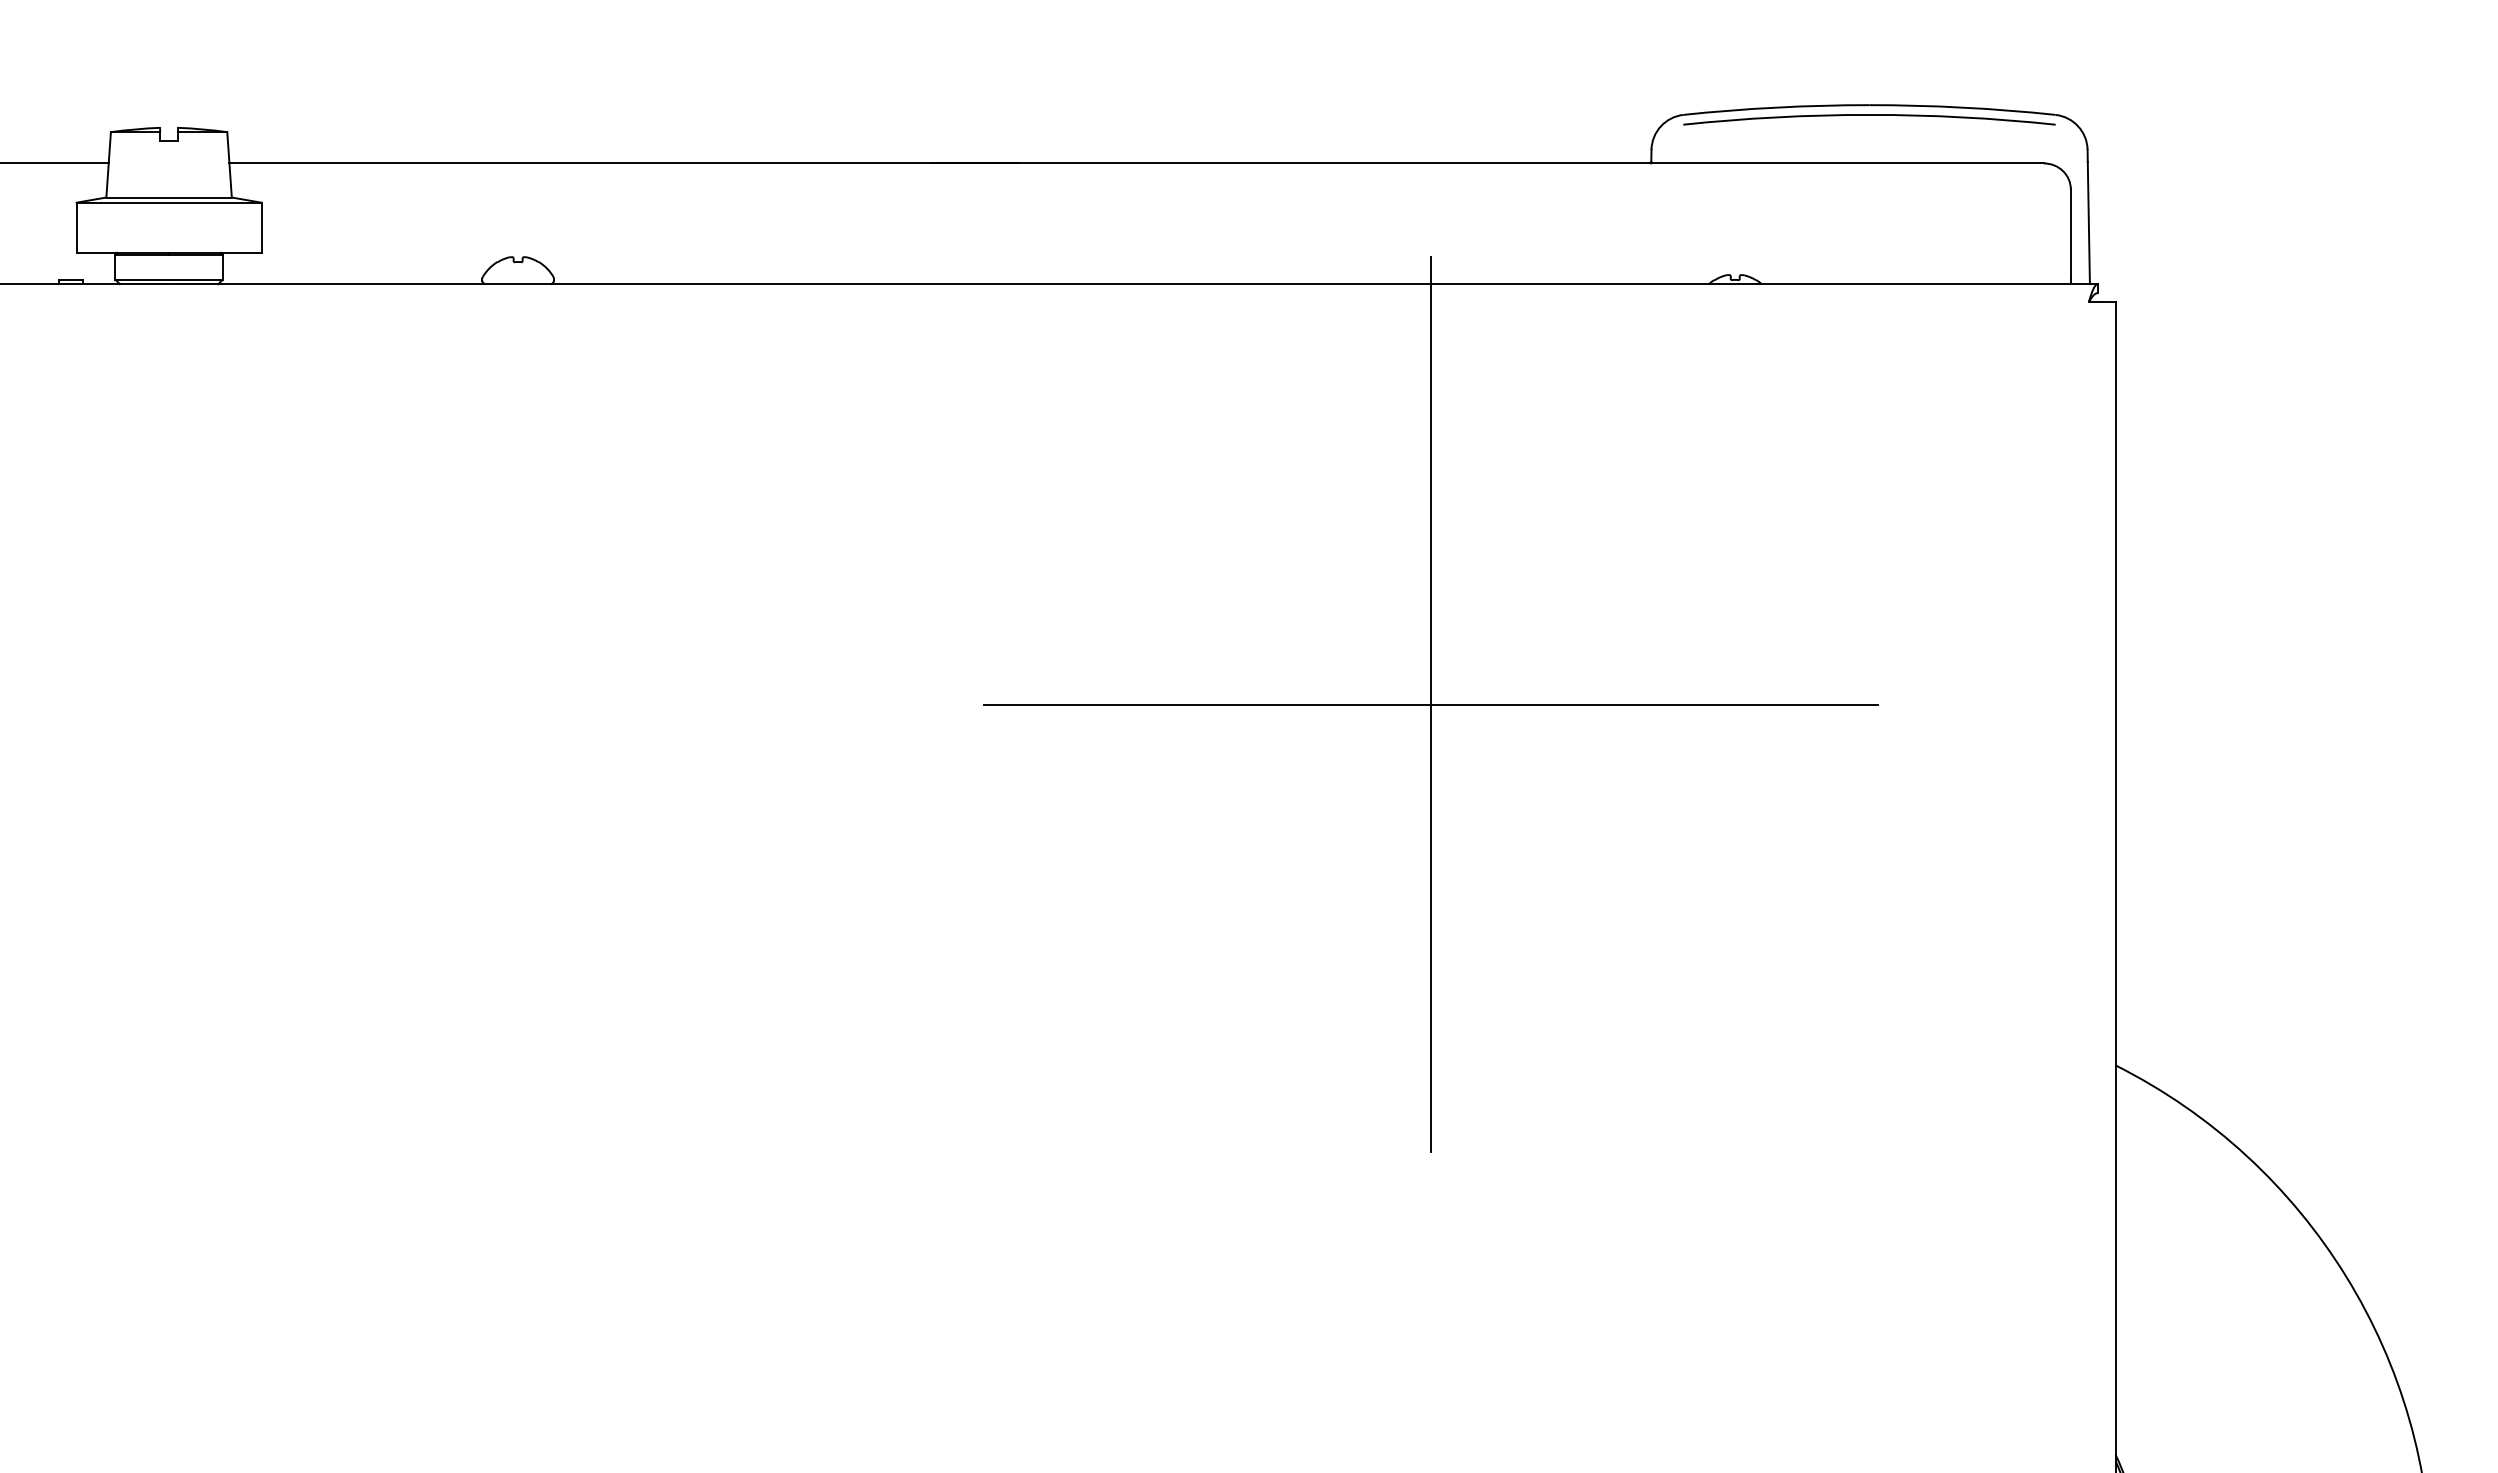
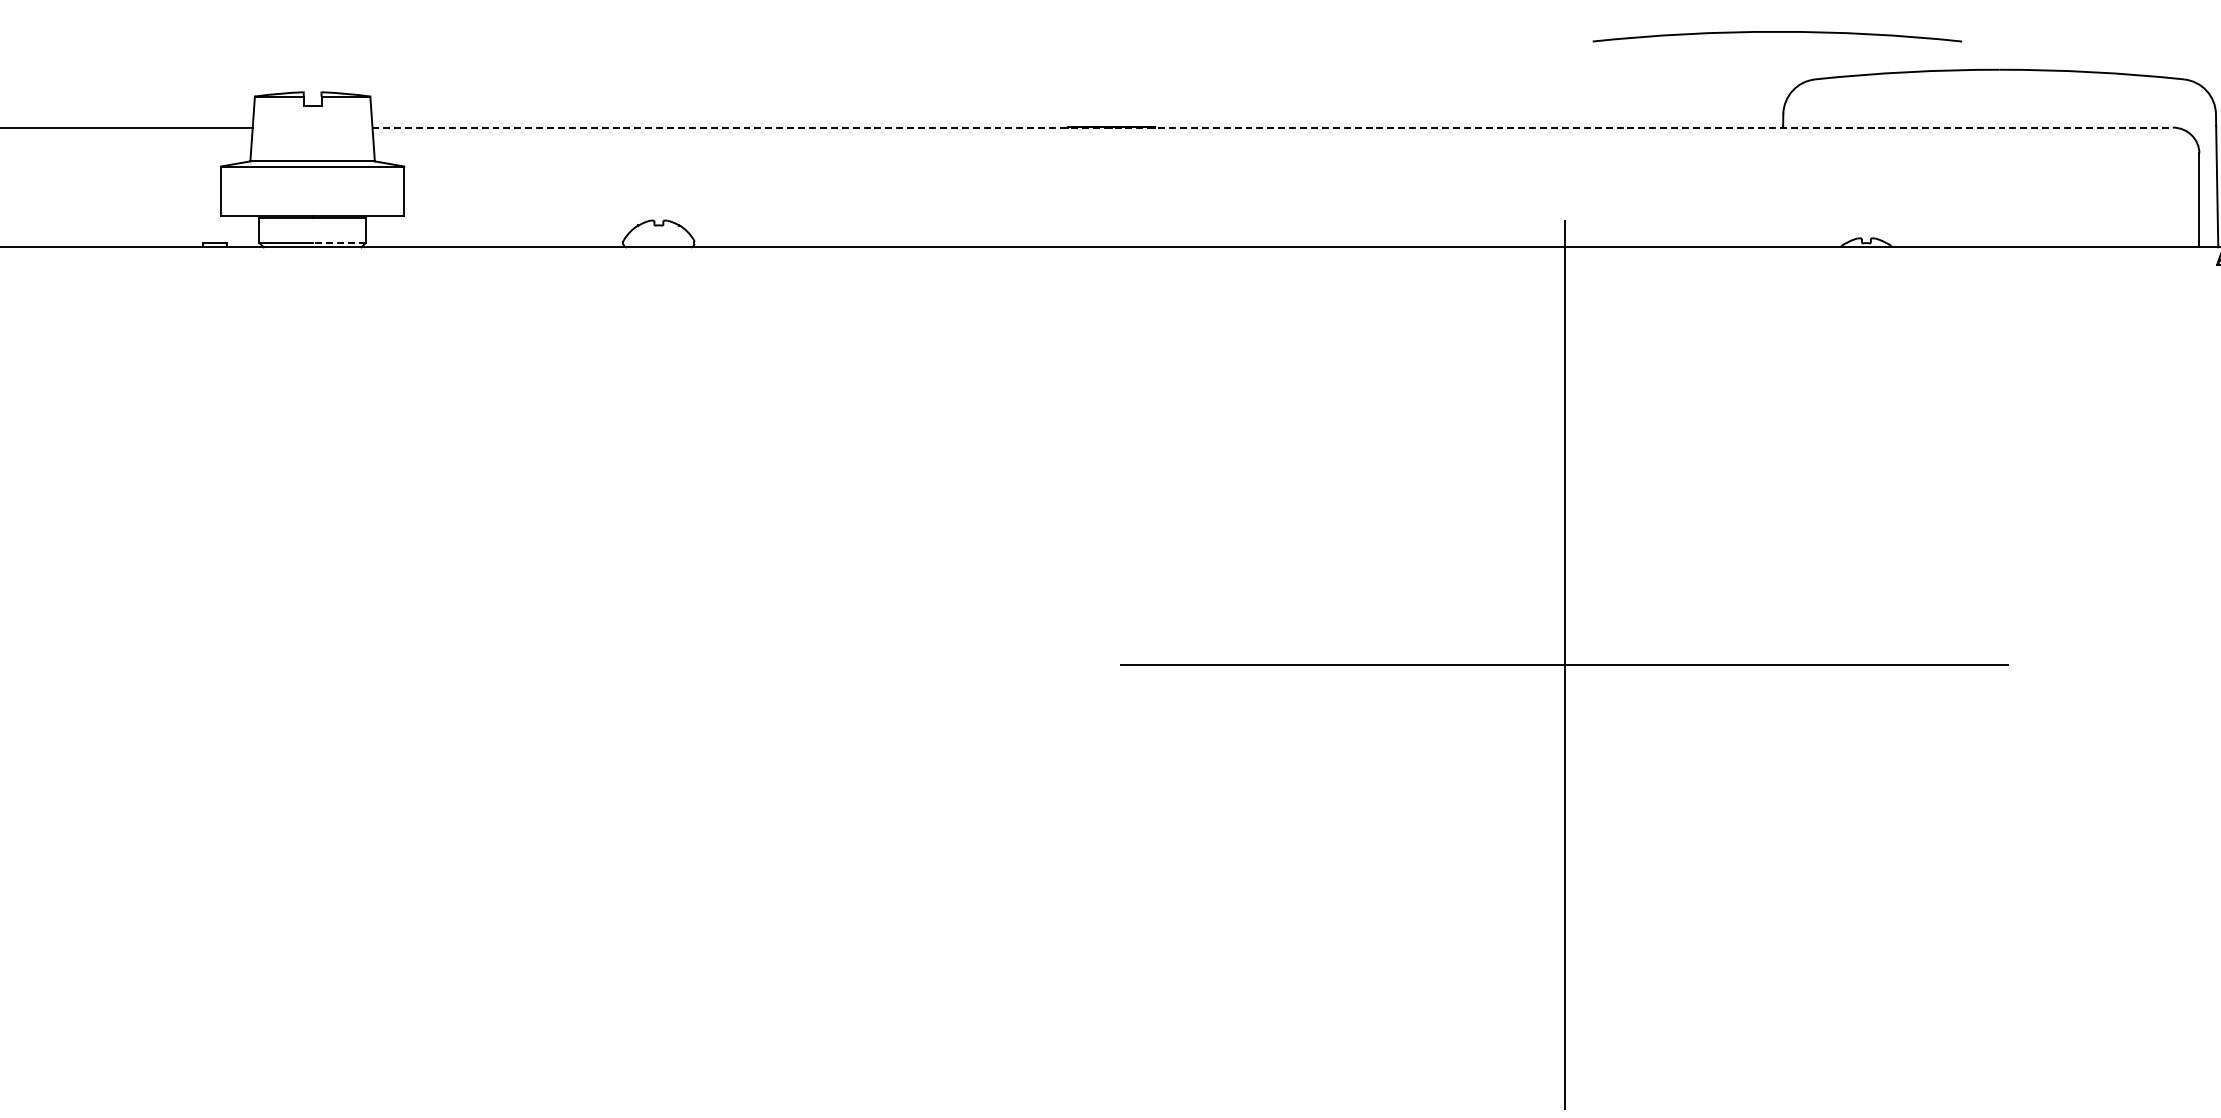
curve: (1869, 115) -> (1777, 32), moved
line: (1137, 163) -> (1273, 127), solid -> dashed
line: (195, 279) -> (338, 242), solid -> dashed

